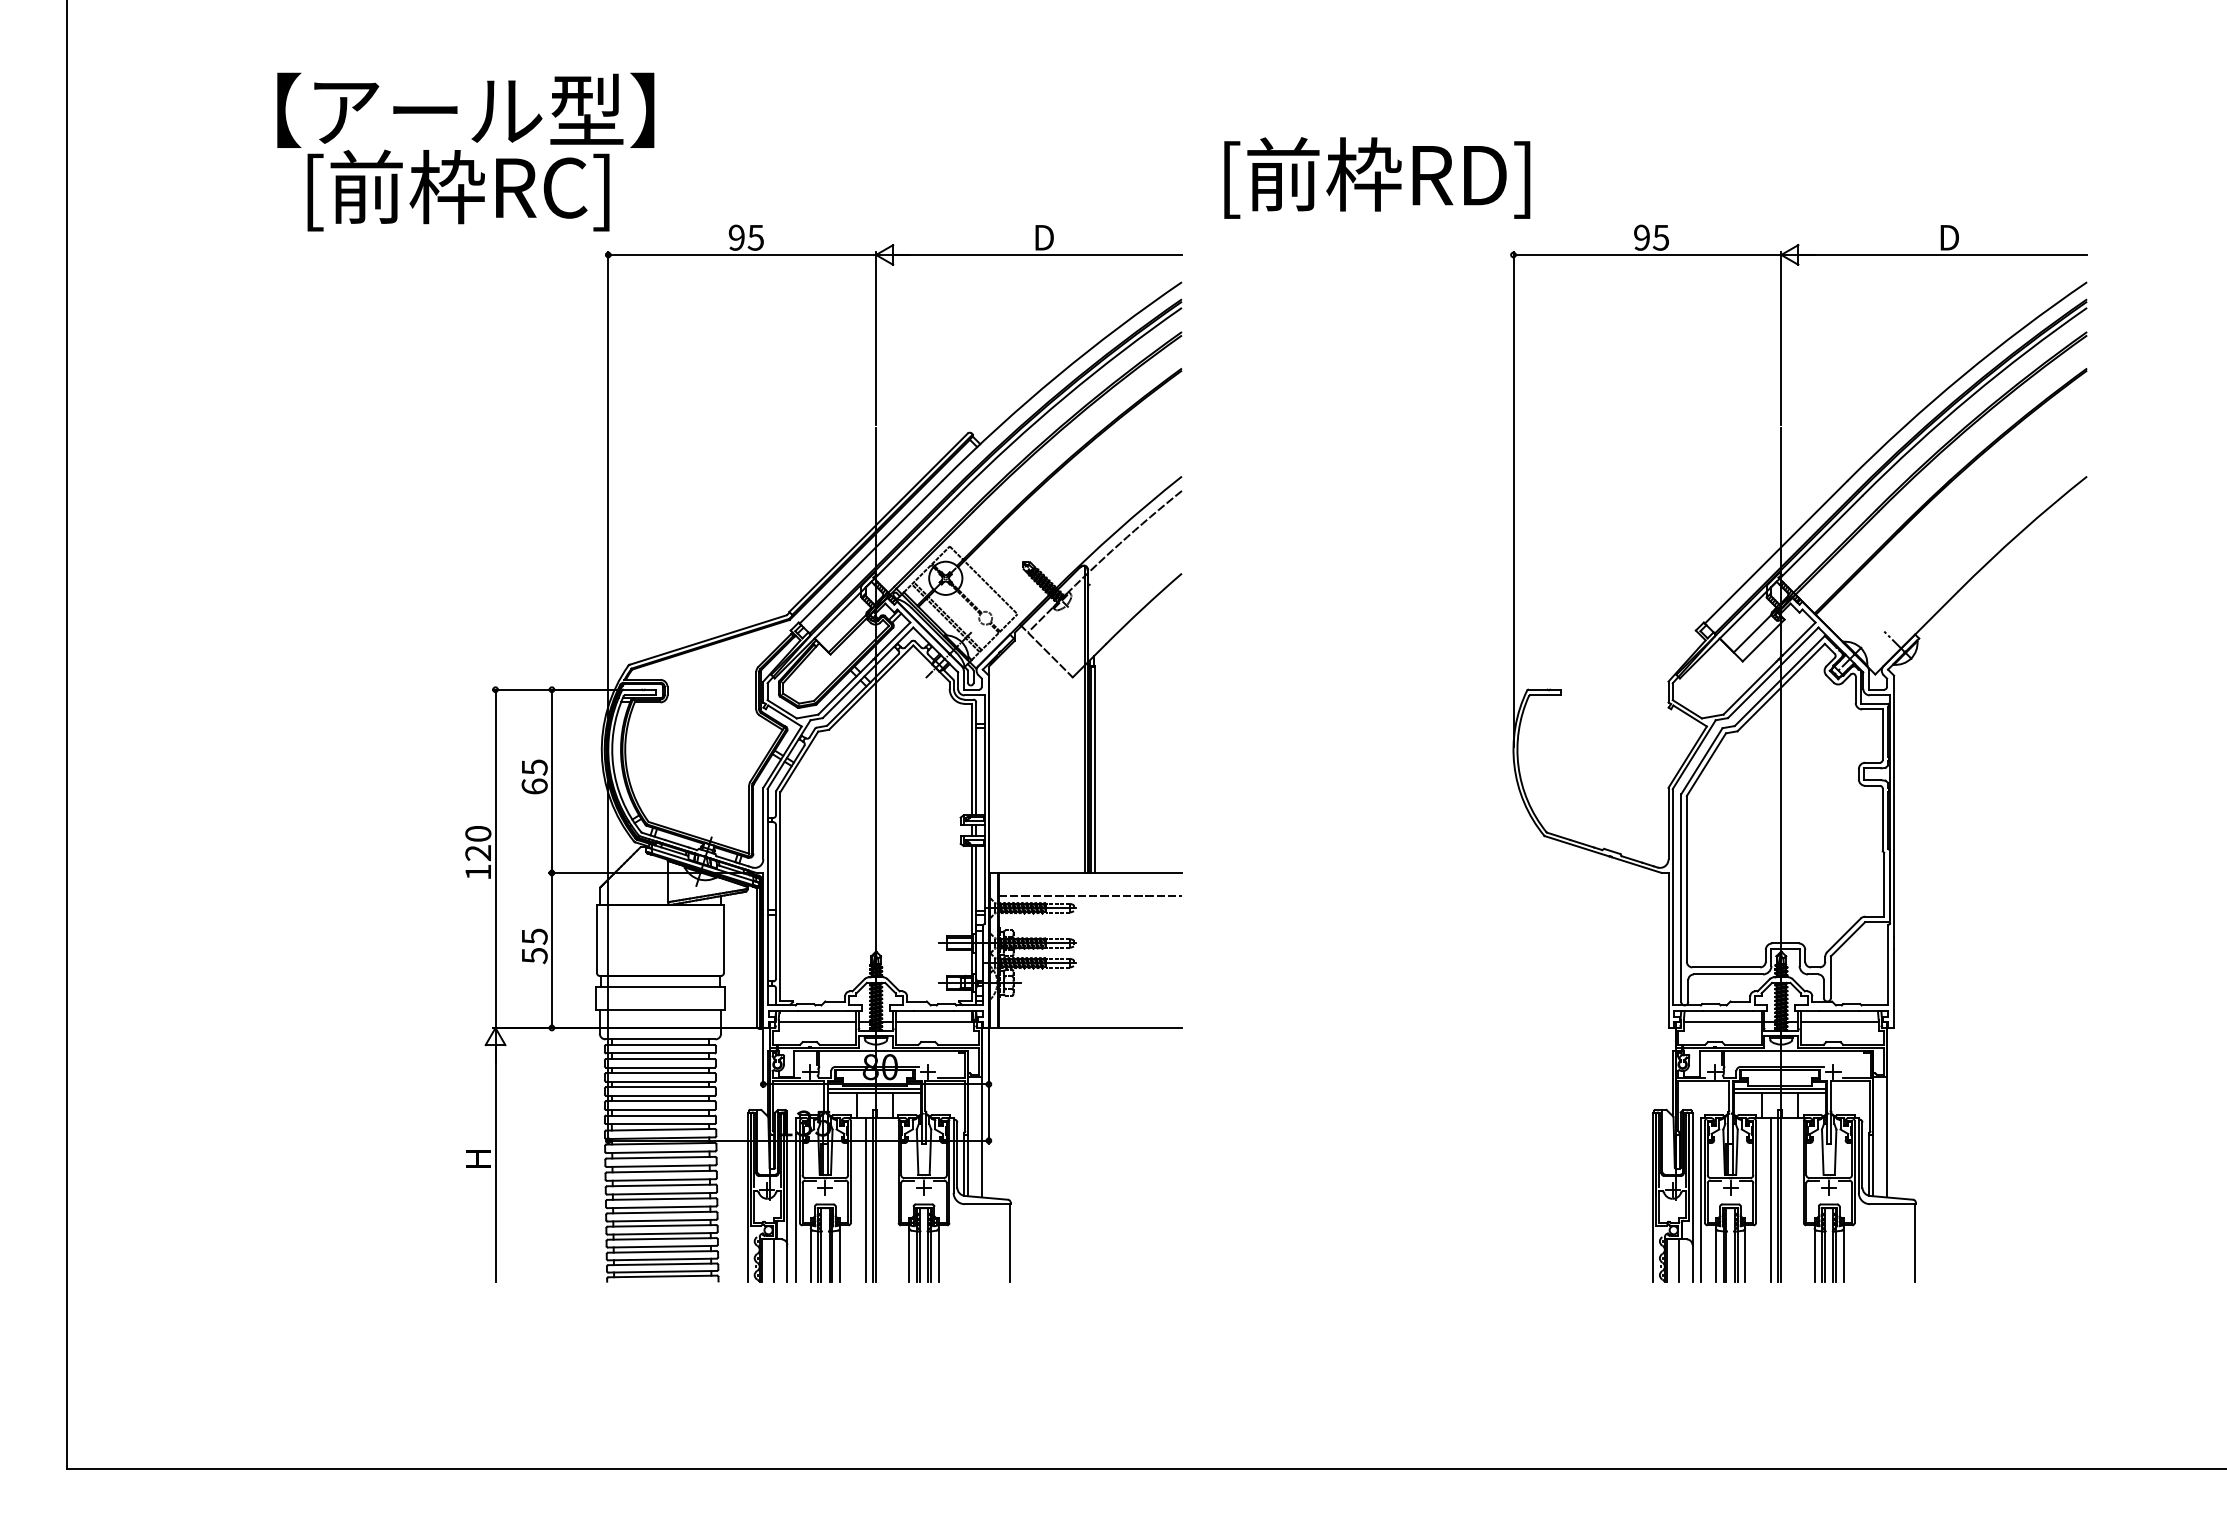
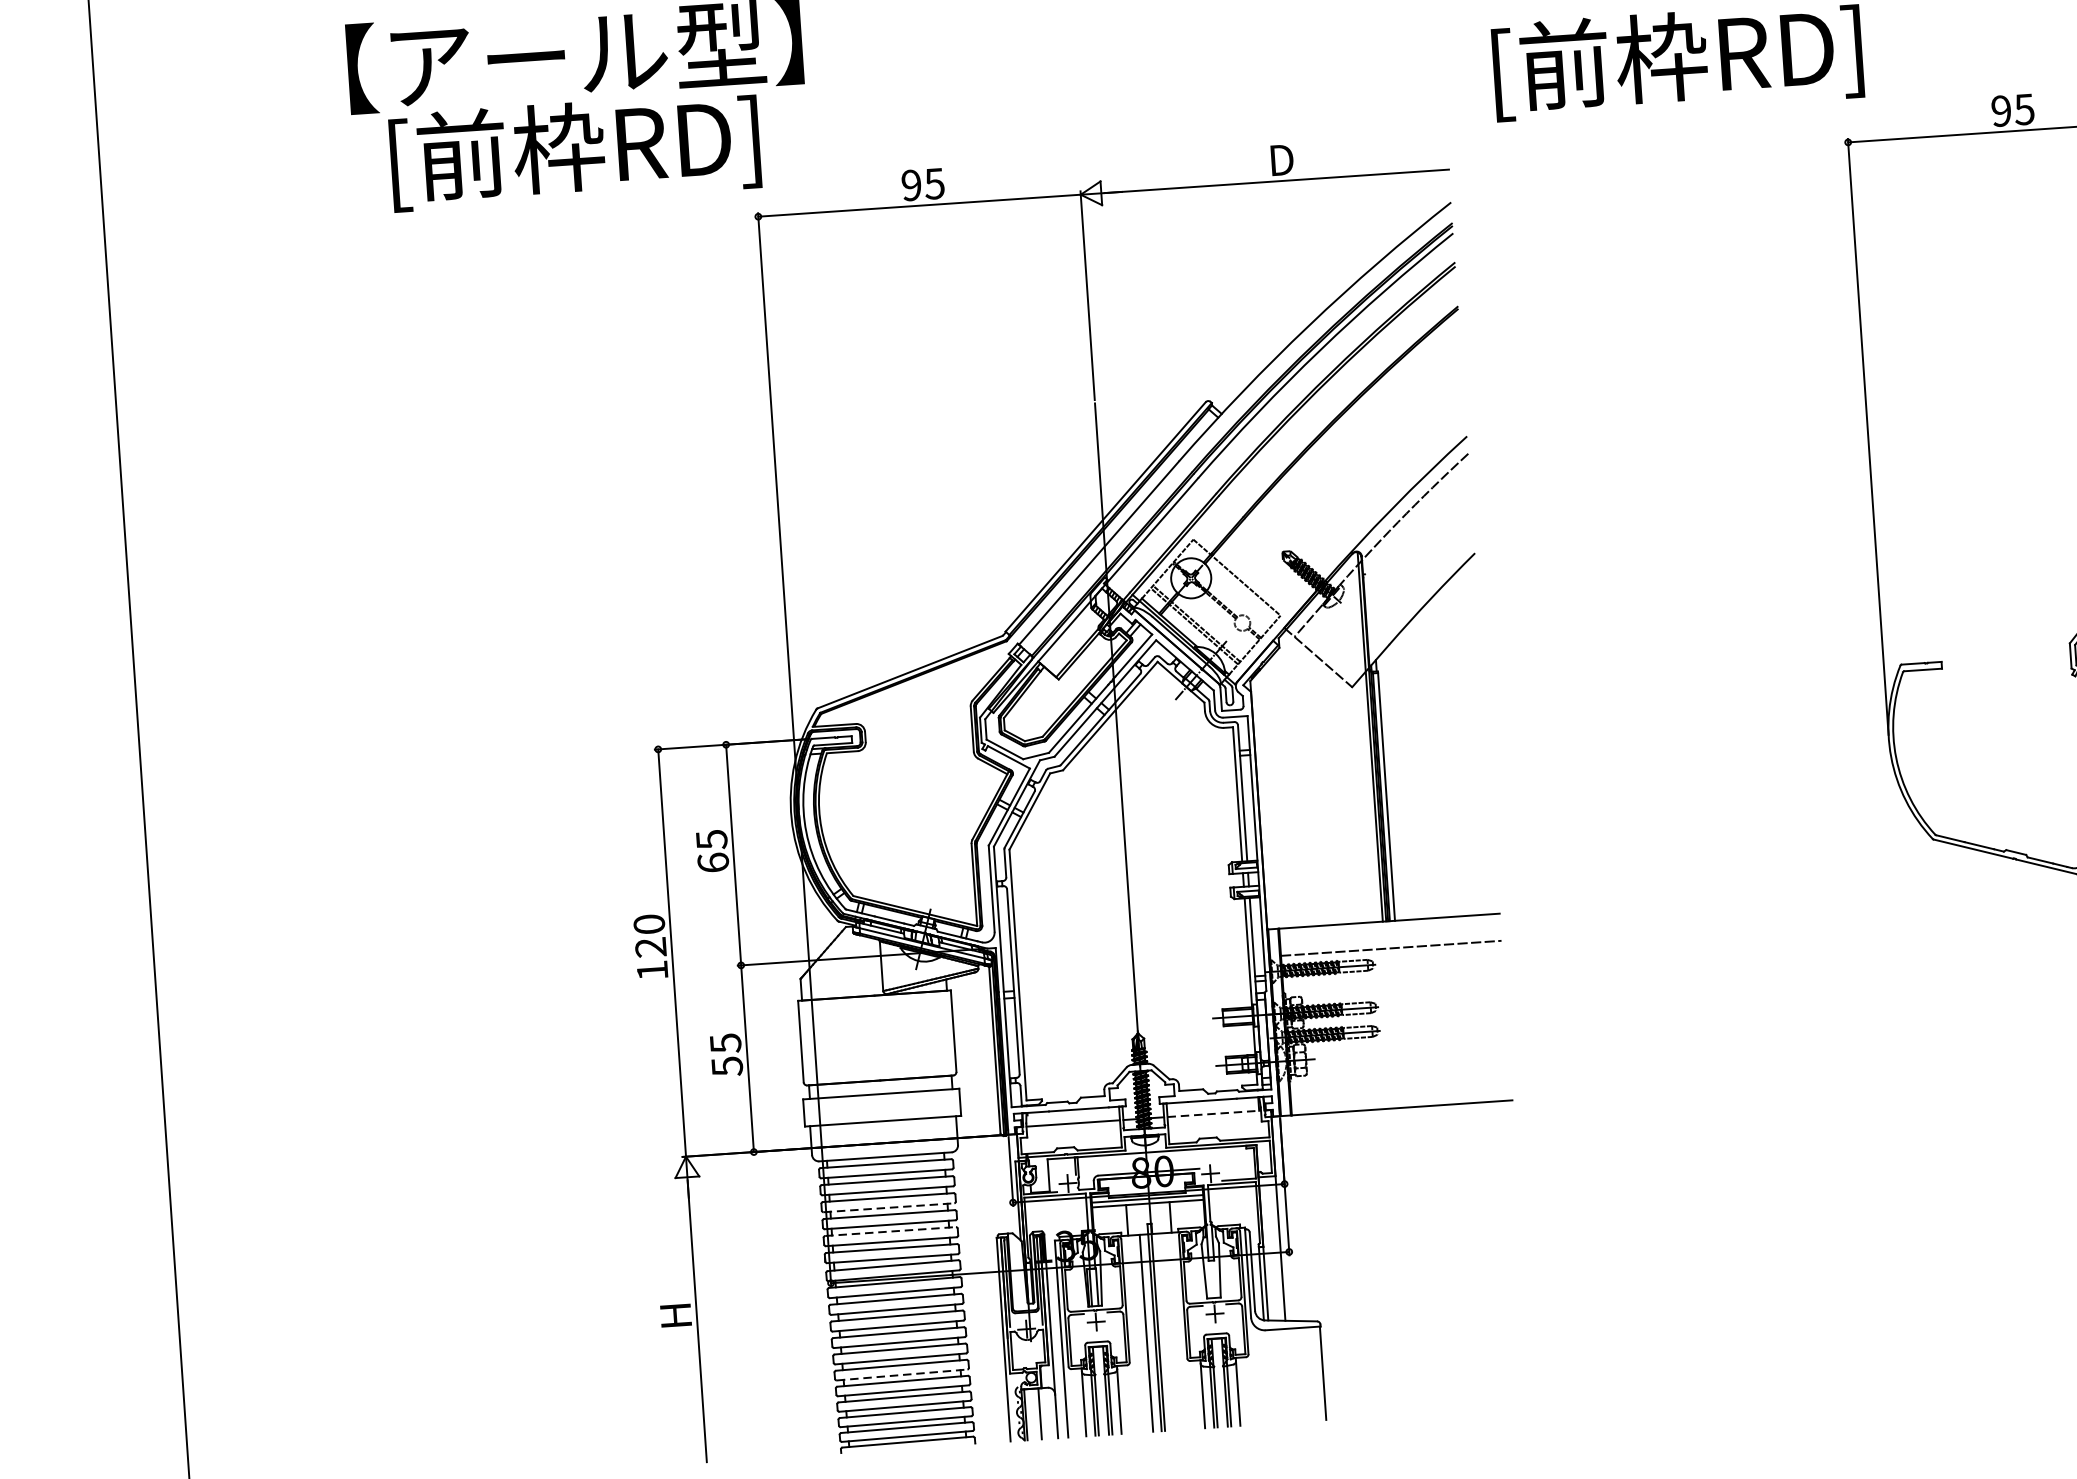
text: (578, 192) -> (717, 143), [前枠RC] -> [前枠RD]
line: (934, 1022) -> (1214, 1114), solid -> dashed
line: (660, 1081) -> (889, 1207), solid -> dashed
line: (660, 1101) -> (890, 1231), solid -> dashed
line: (662, 1220) -> (902, 1374), solid -> dashed

